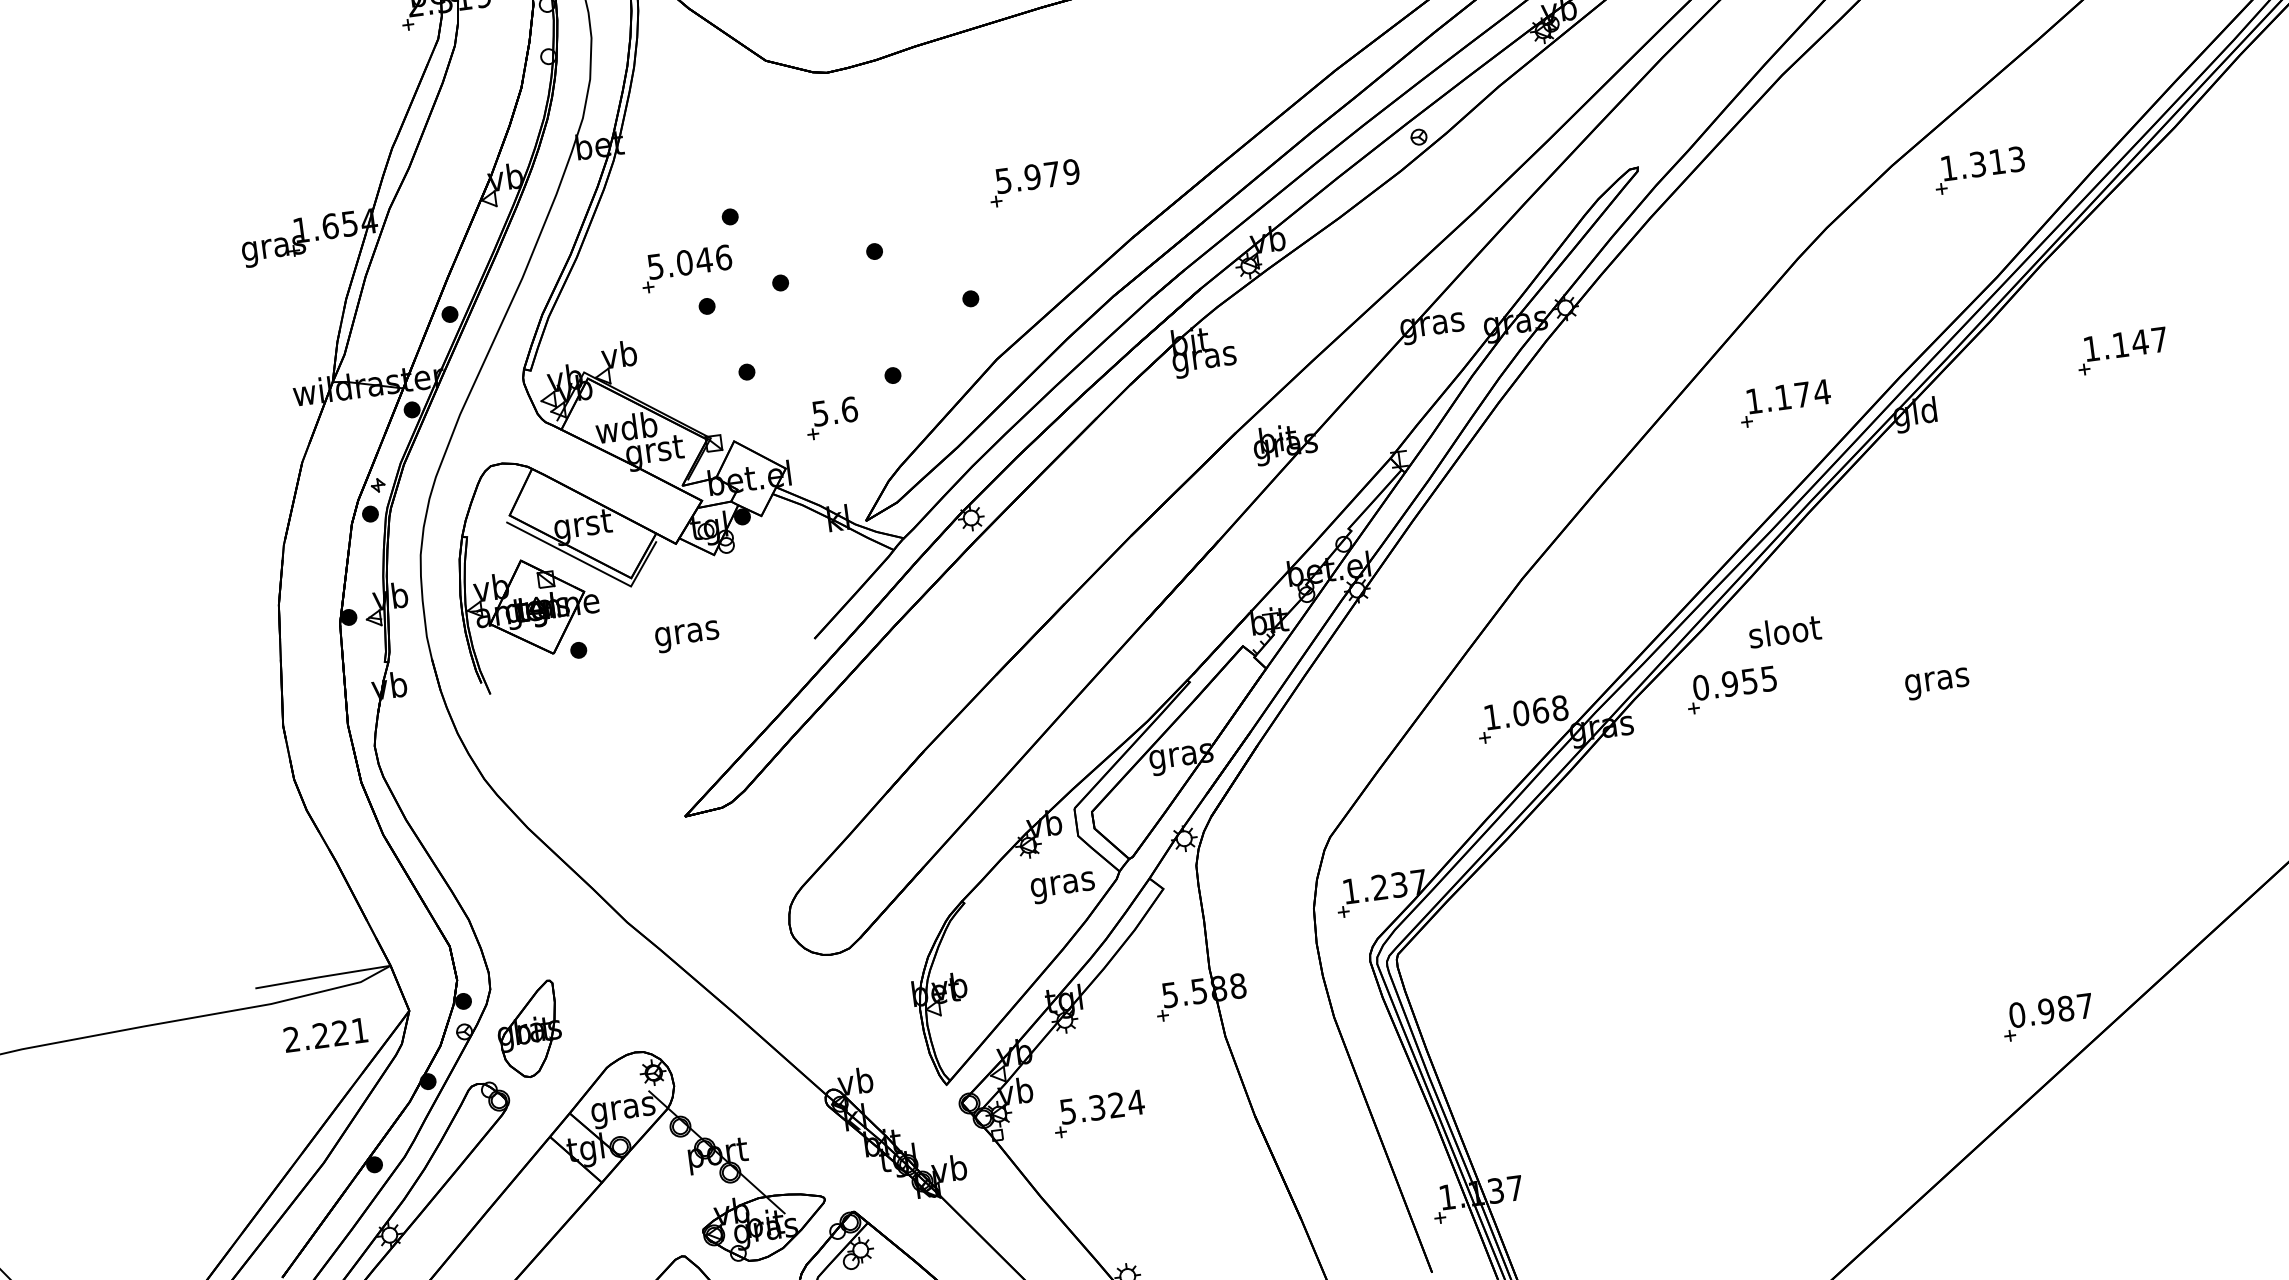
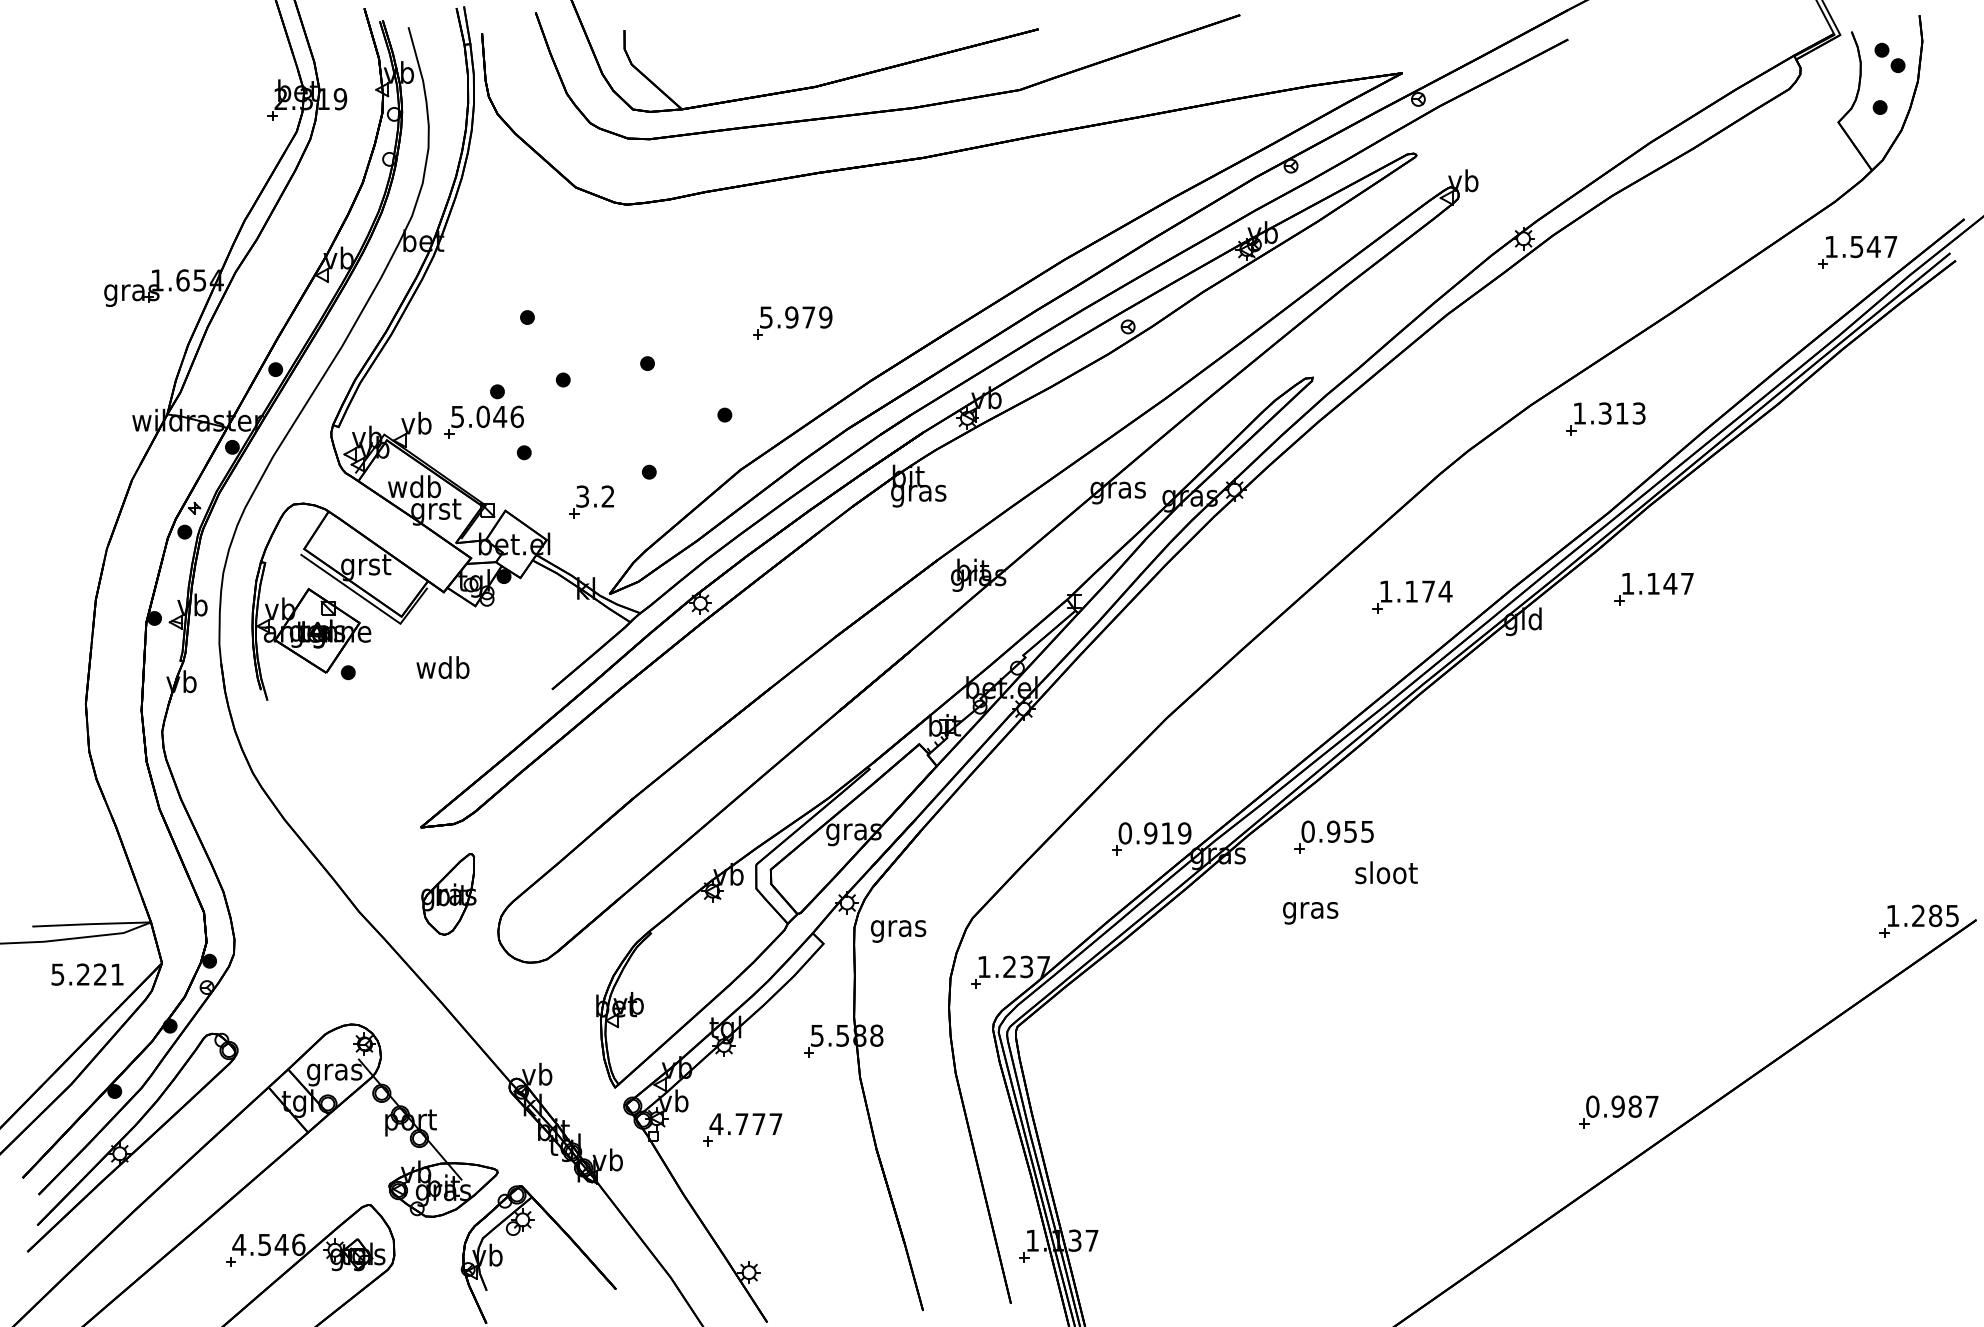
part: (685, 268) -> (483, 421), moved
part: (2121, 351) -> (1653, 589), moved
text: (835, 411) -> (595, 496), 5.6 -> 3.2
text: (1784, 631) -> (1386, 872), moved
text: (686, 633) -> (442, 670), gras -> wdb
text: (1937, 684) -> (1310, 913), moved
text: (1525, 712) -> (1154, 833), 1.068 -> 0.919
text: (1063, 887) -> (898, 931), moved
part: (2047, 1016) -> (1618, 1111), moved
part: (528, 1030) -> (448, 894), moved
text: (291, 1039) -> (57, 974), 2.221 -> 5.221
text: (1101, 1107) -> (745, 1124), 5.324 -> 4.777

